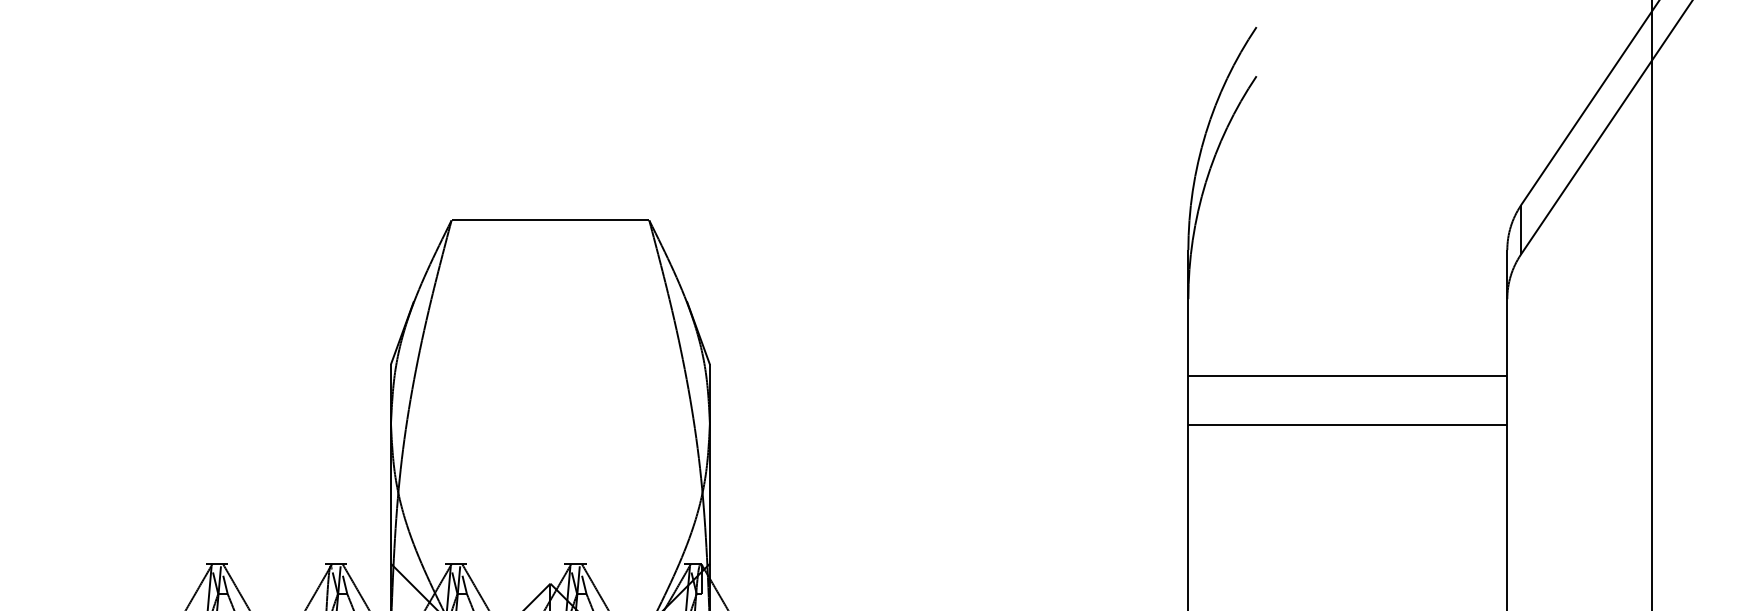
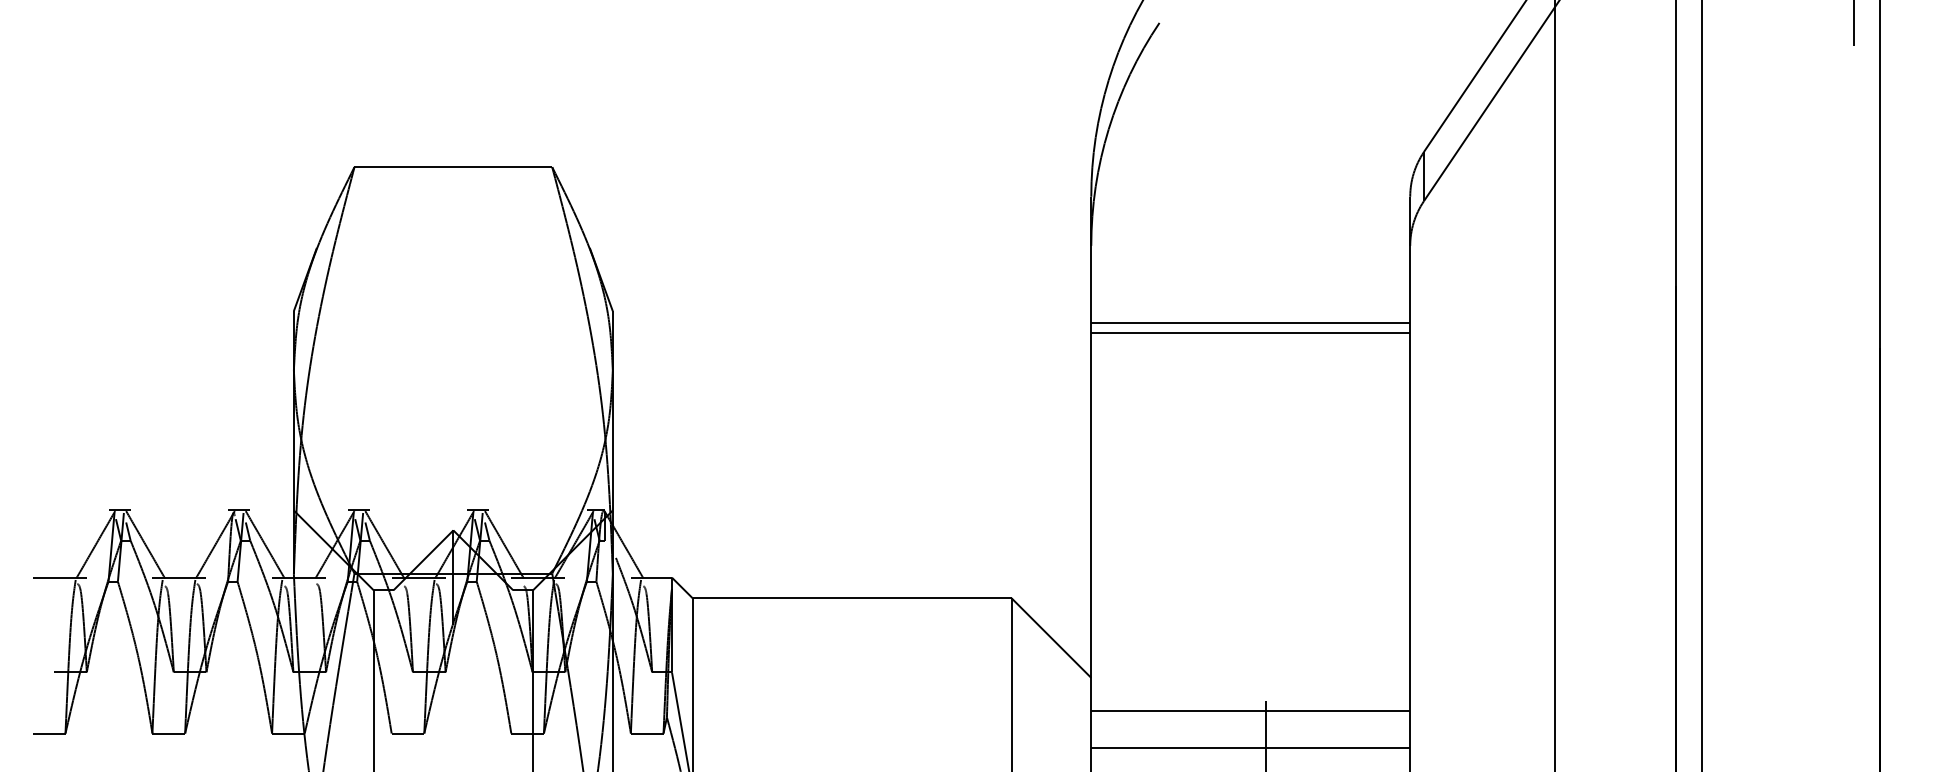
line: (1347, 425) -> (1250, 333), moved

